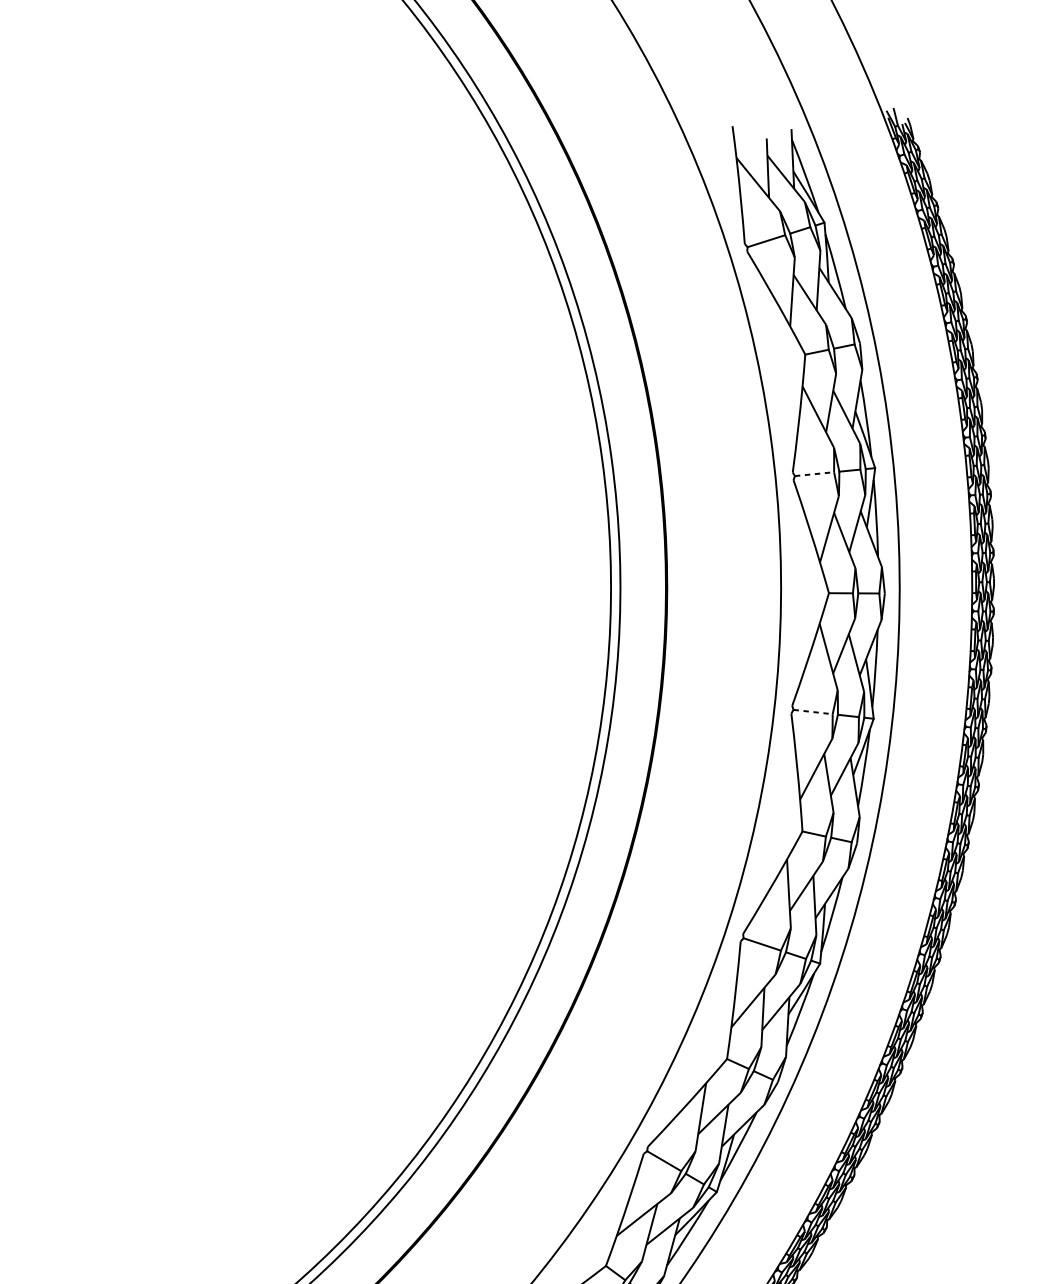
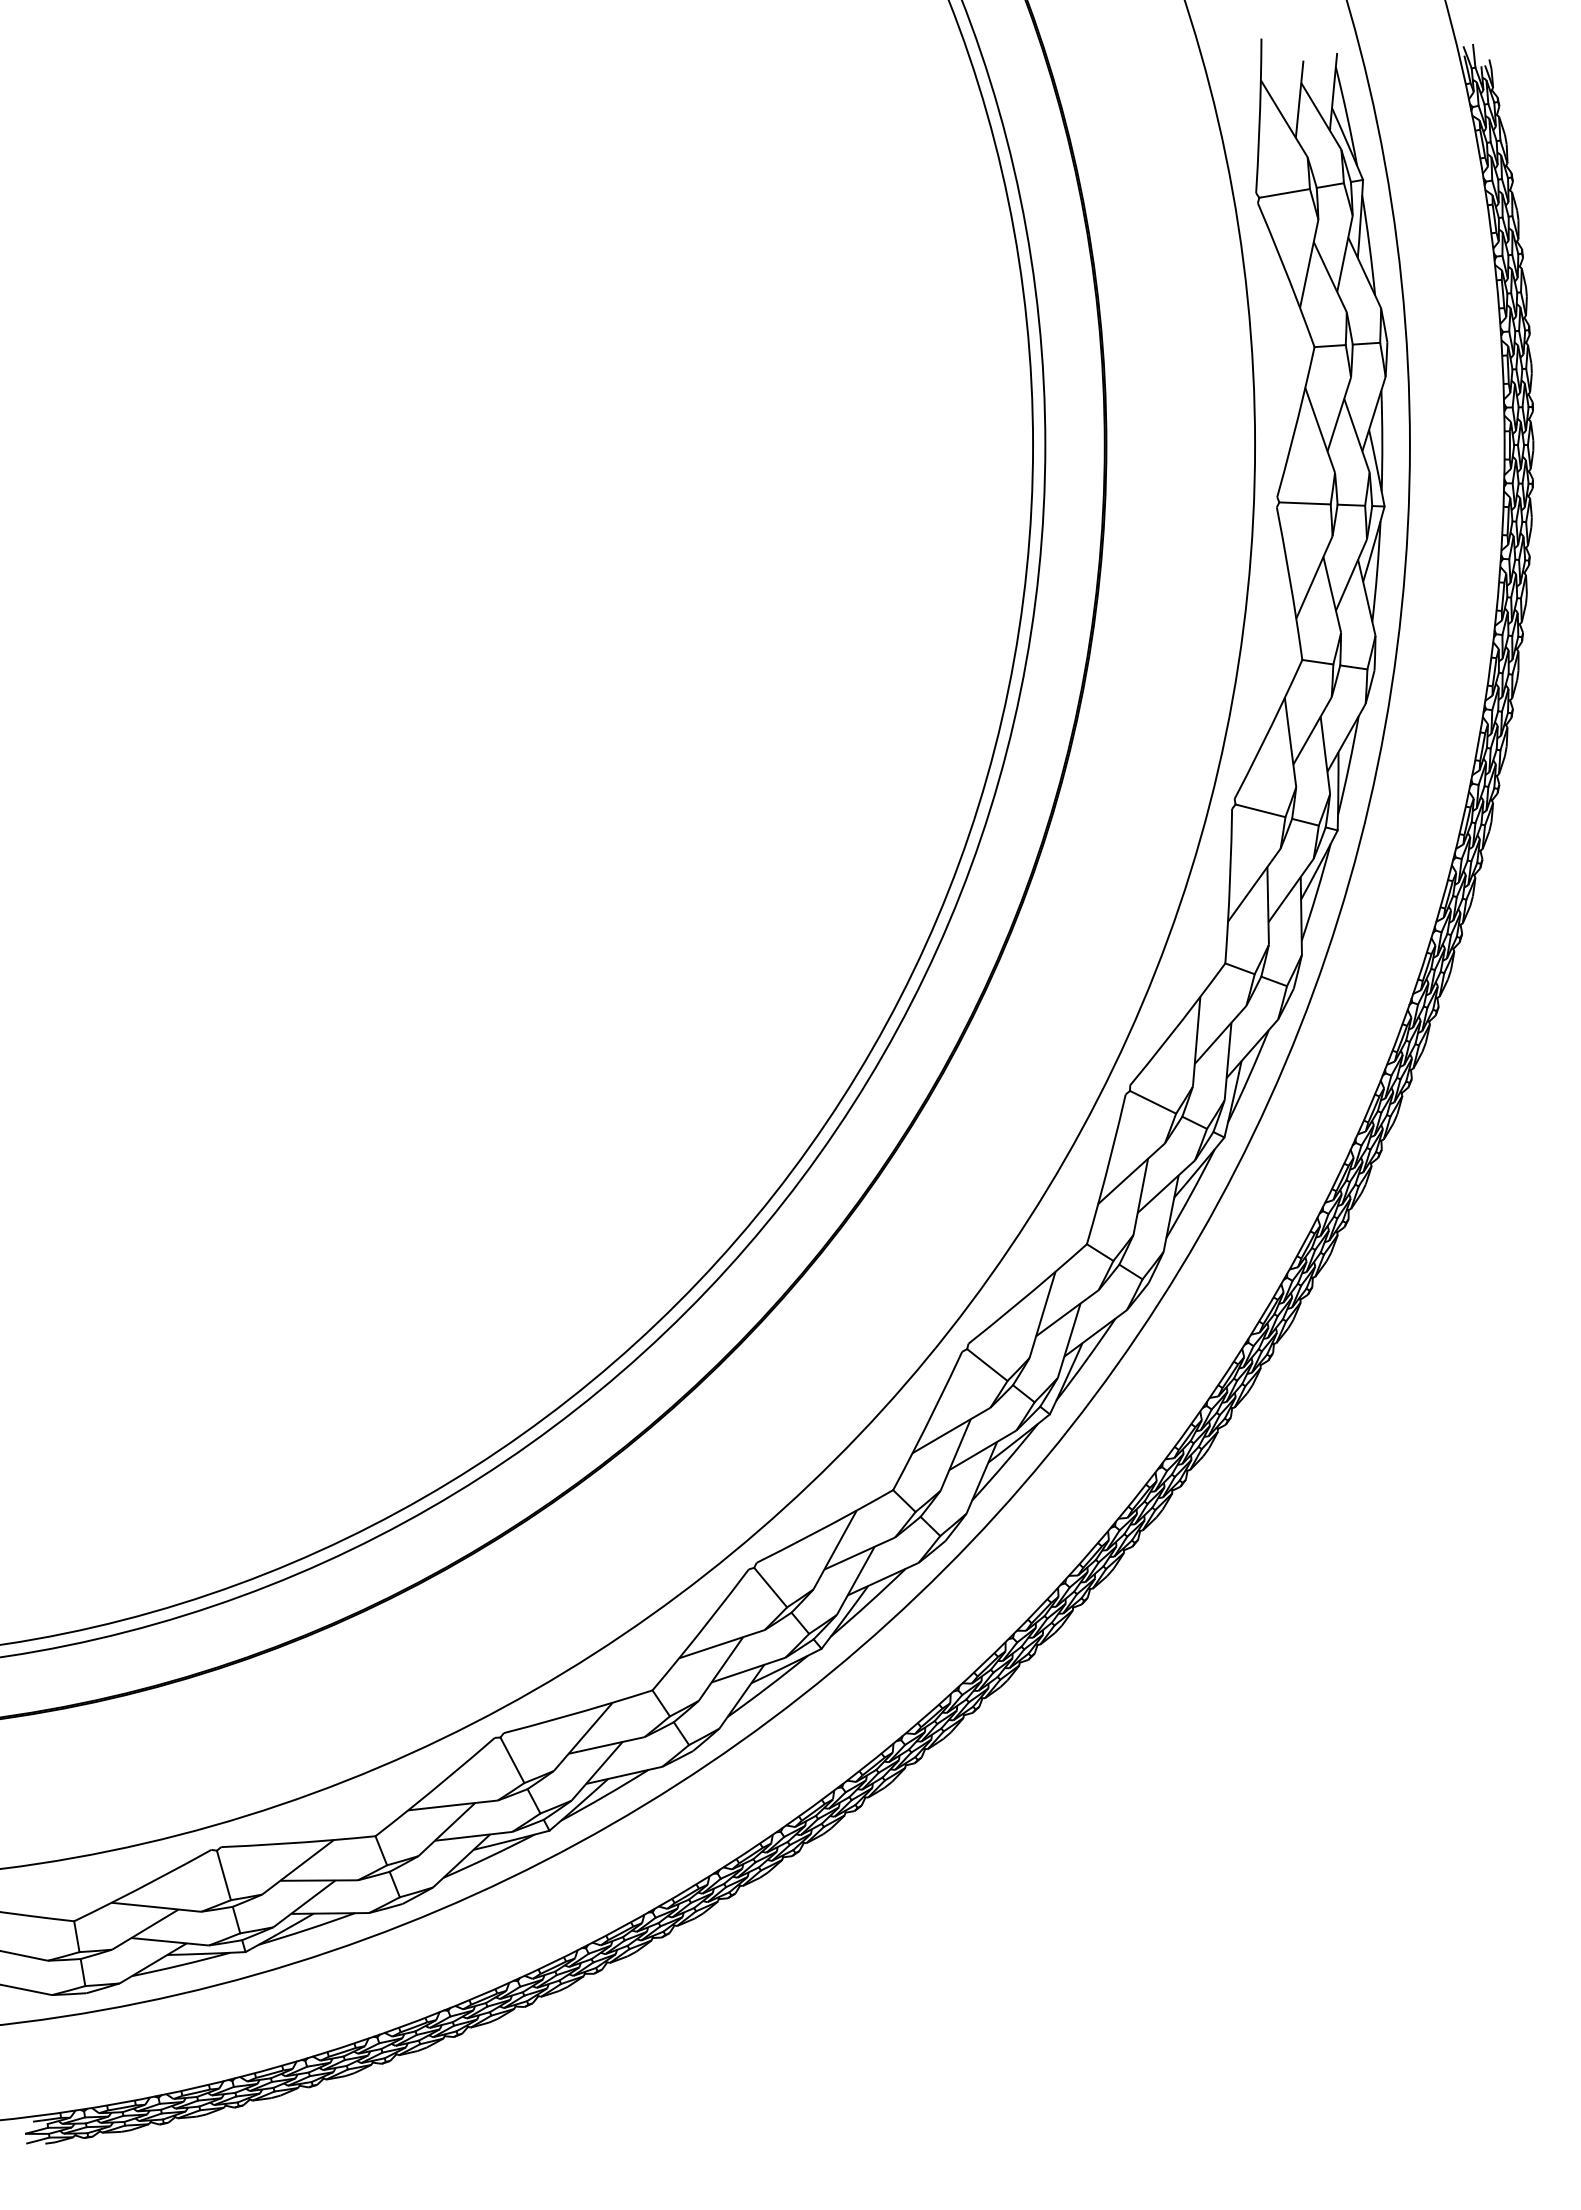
line: (814, 474) -> (1305, 503), dashed -> solid
line: (813, 711) -> (1260, 810), dashed -> solid

